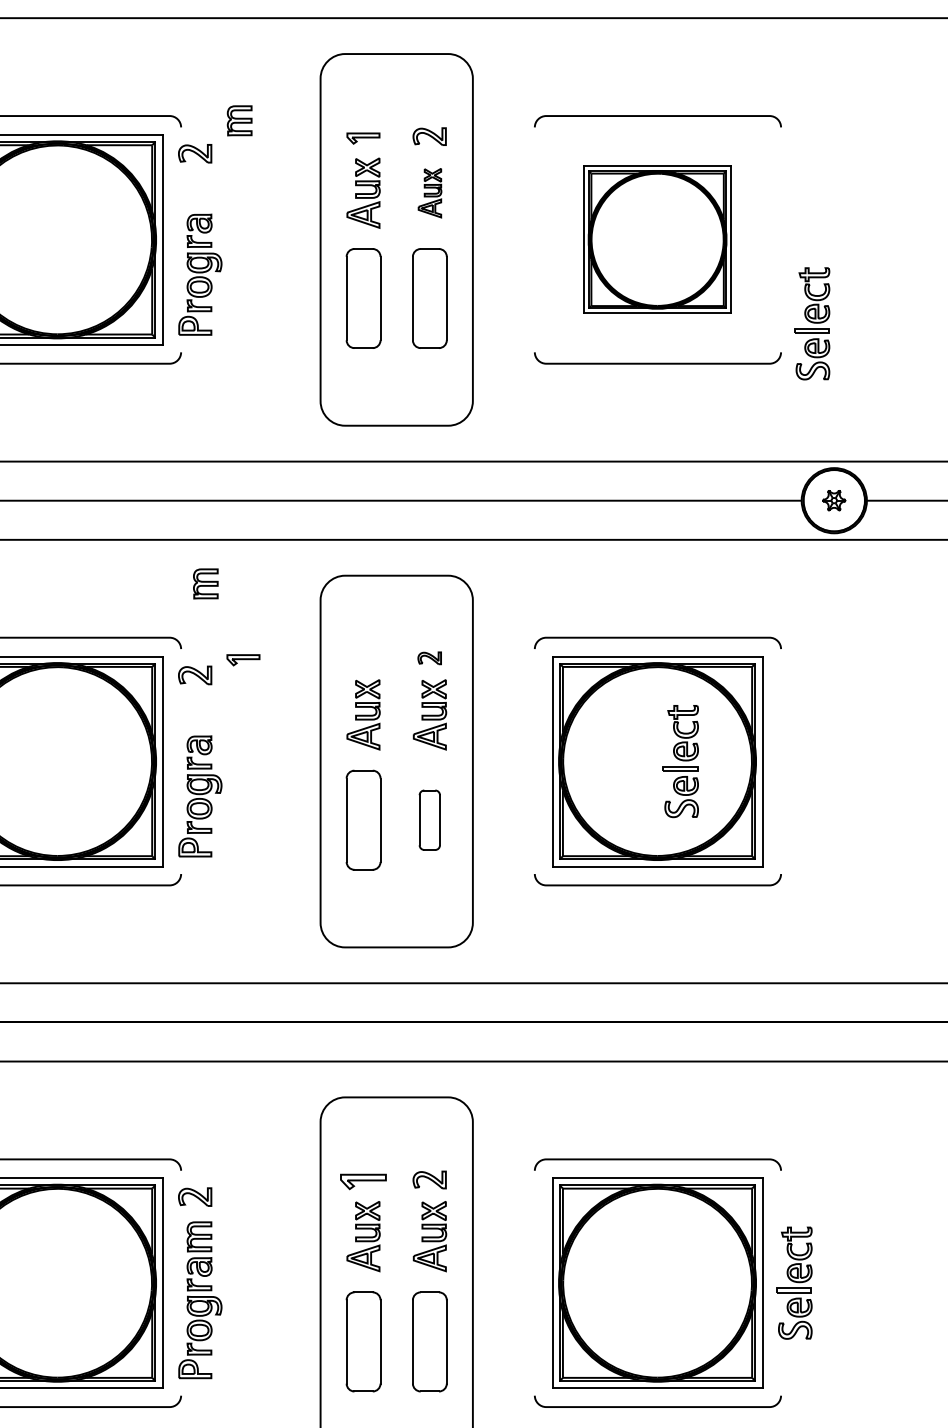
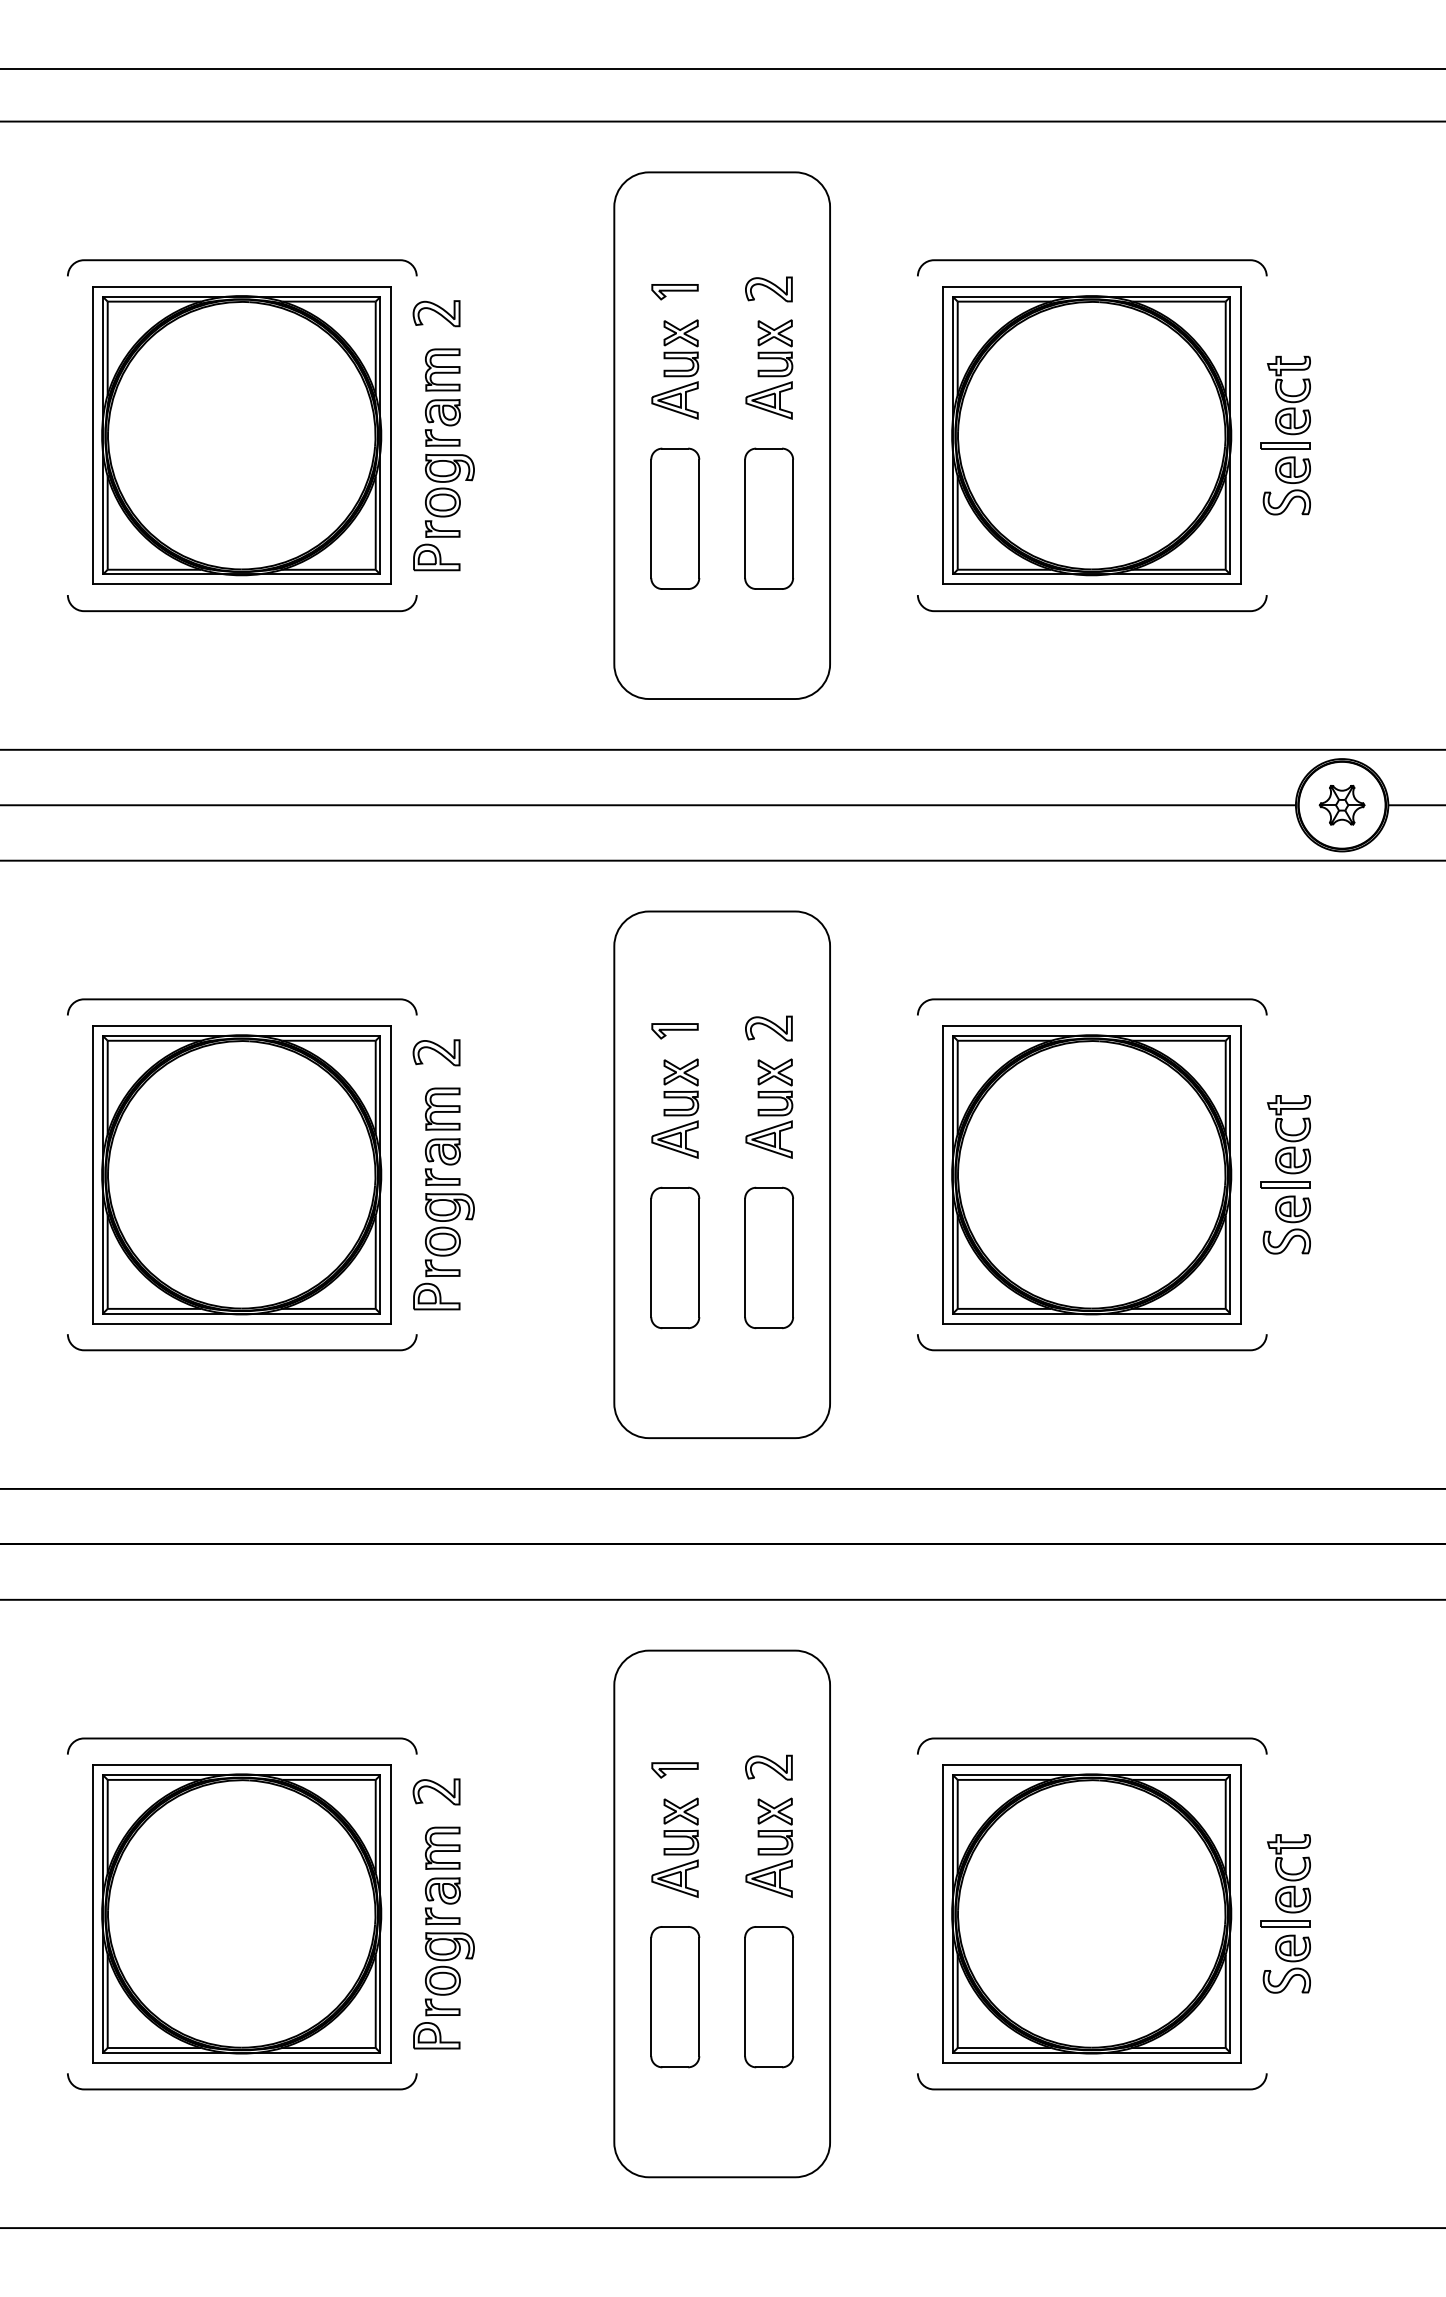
part: (239, 120) -> (442, 369), moved
part: (430, 193) -> (769, 369), size x1.43
part: (657, 239) -> (1091, 435), size x1.43
part: (811, 323) -> (1285, 435), moved
part: (833, 500) -> (1341, 804), size x1.43
part: (205, 583) -> (442, 1108), moved
part: (429, 658) -> (768, 1028), size x1.43
part: (243, 660) -> (674, 1031), moved
part: (680, 761) -> (1285, 1174), moved
part: (429, 819) -> (768, 1257), size x1.67
part: (363, 1181) -> (674, 1770), size x0.71

